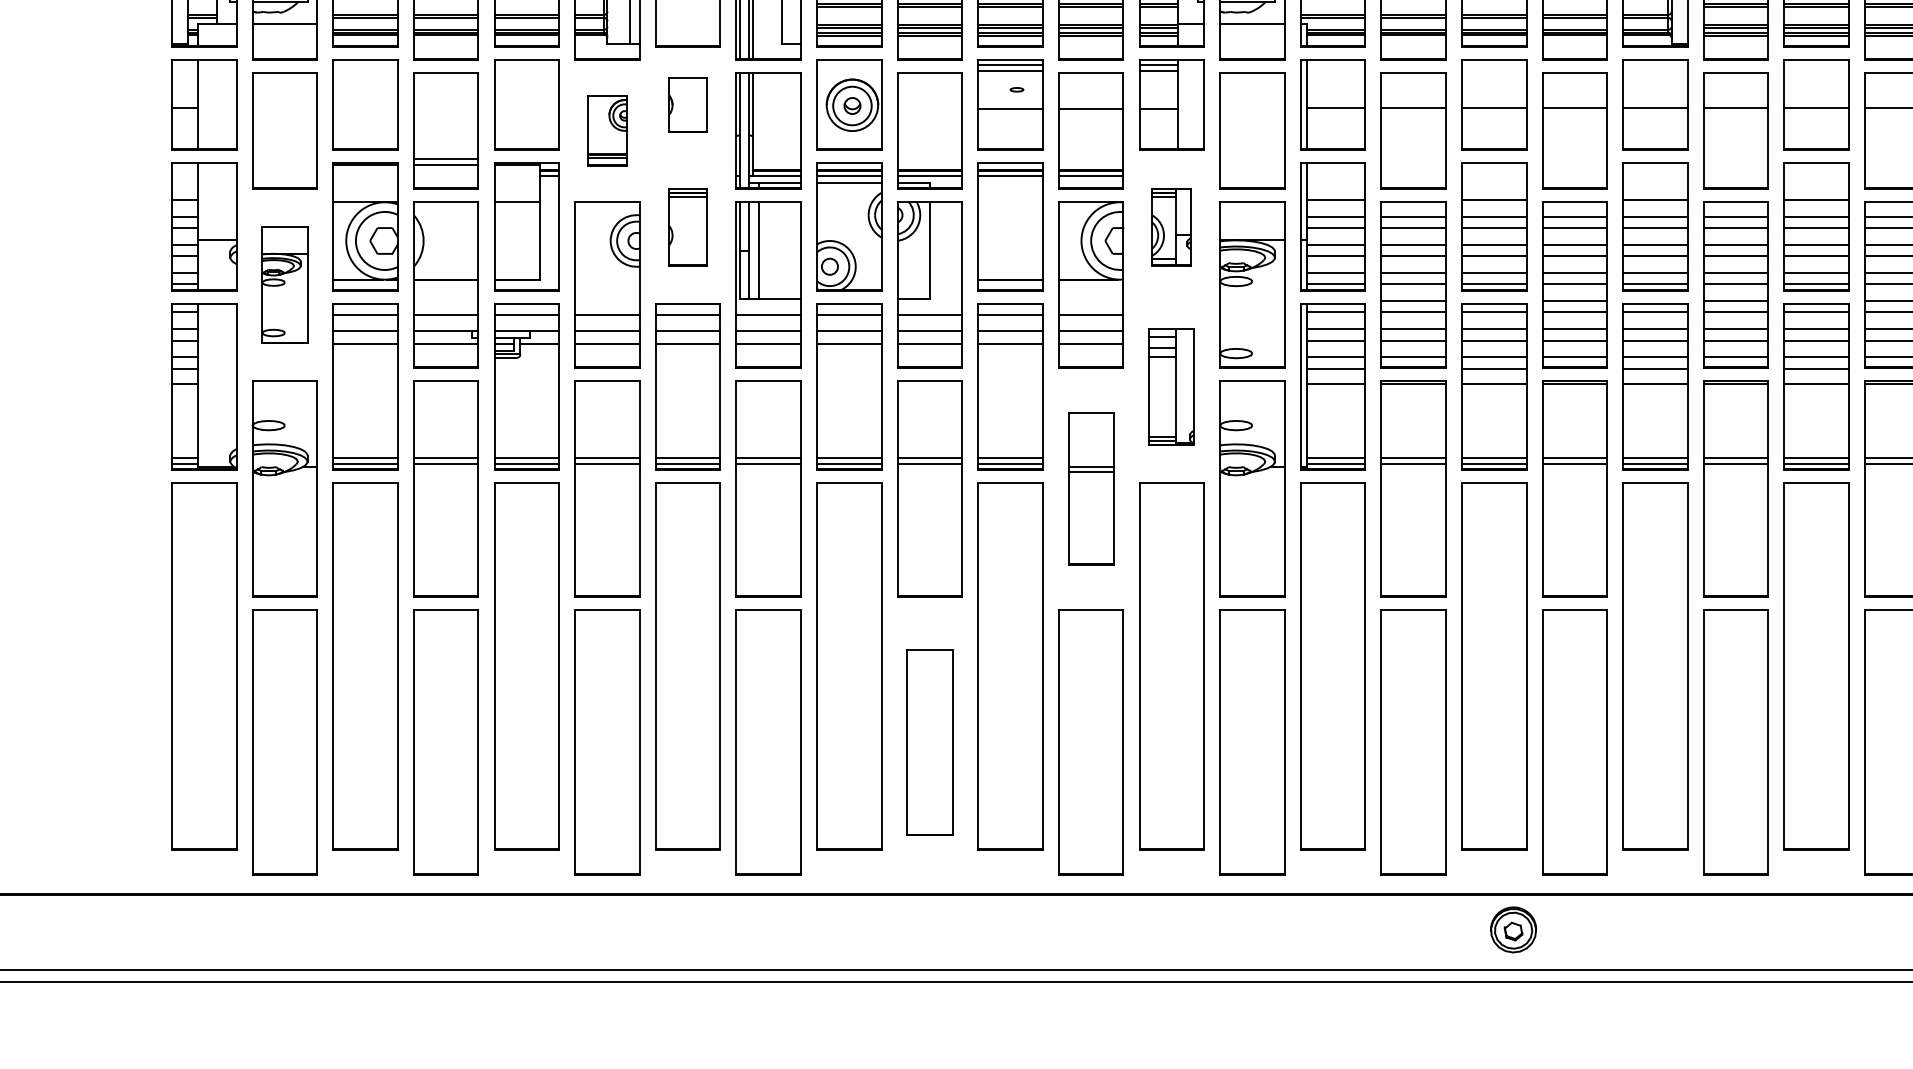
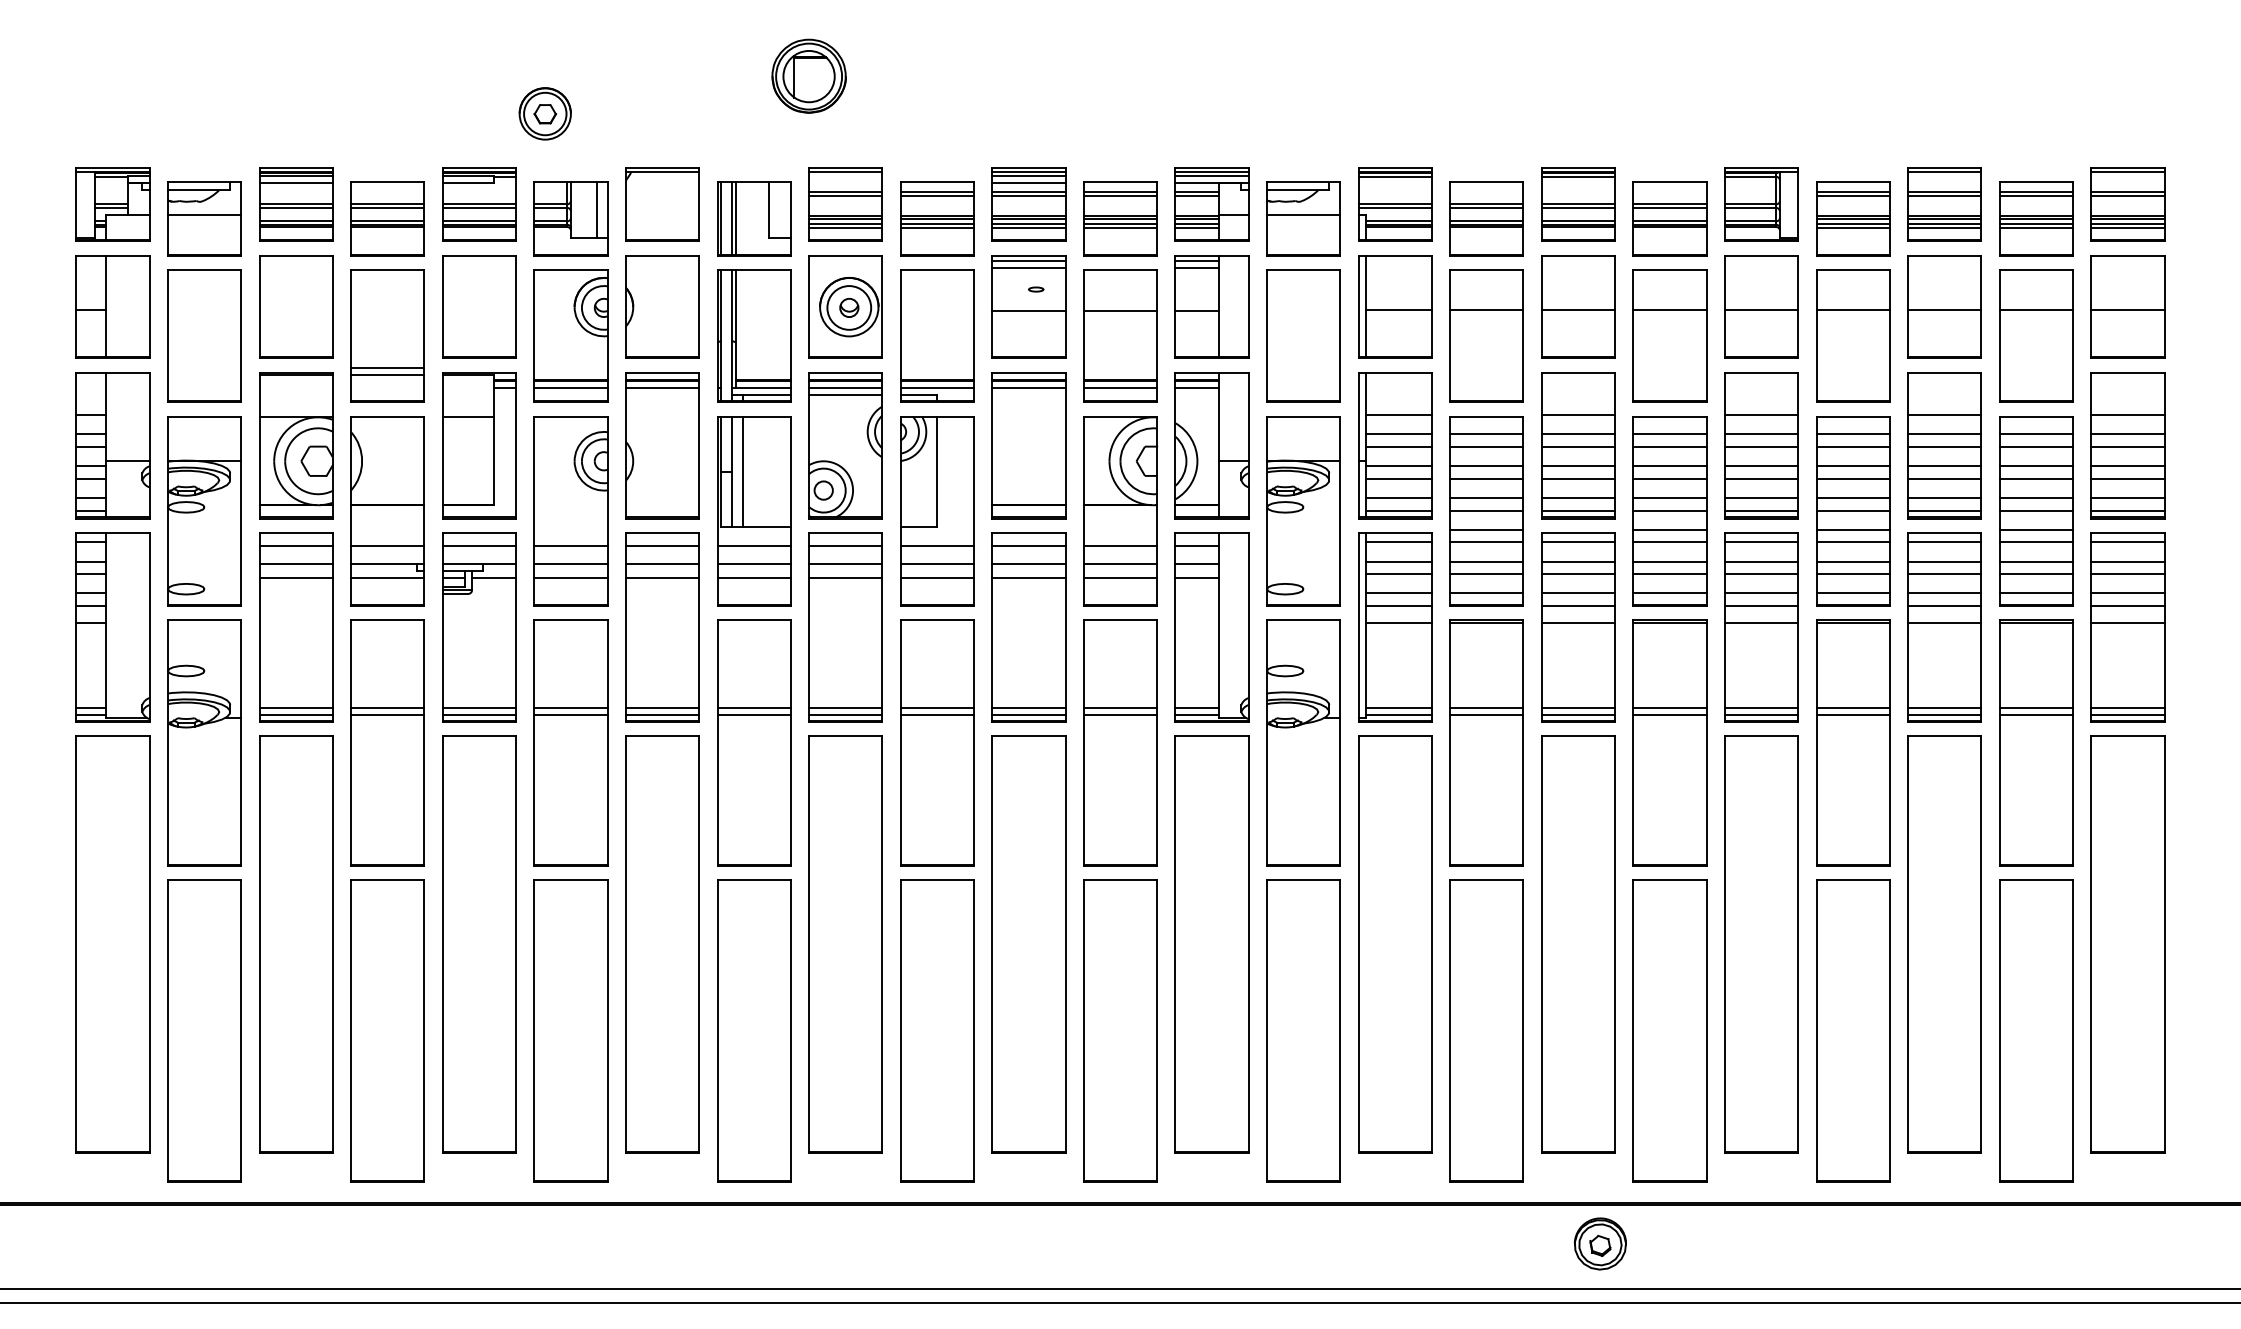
part: (688, 104) -> (662, 306), size x1.67
part: (607, 130) -> (570, 335), size x1.67
part: (688, 227) -> (662, 445), size x1.67
part: (1171, 227) -> (1211, 445), size x1.67
part: (284, 285) -> (204, 511), size x1.43
part: (1171, 387) -> (1211, 627), size x1.43
part: (1091, 488) -> (1120, 742), size x1.43
part: (930, 742) -> (937, 1030), size x1.43

